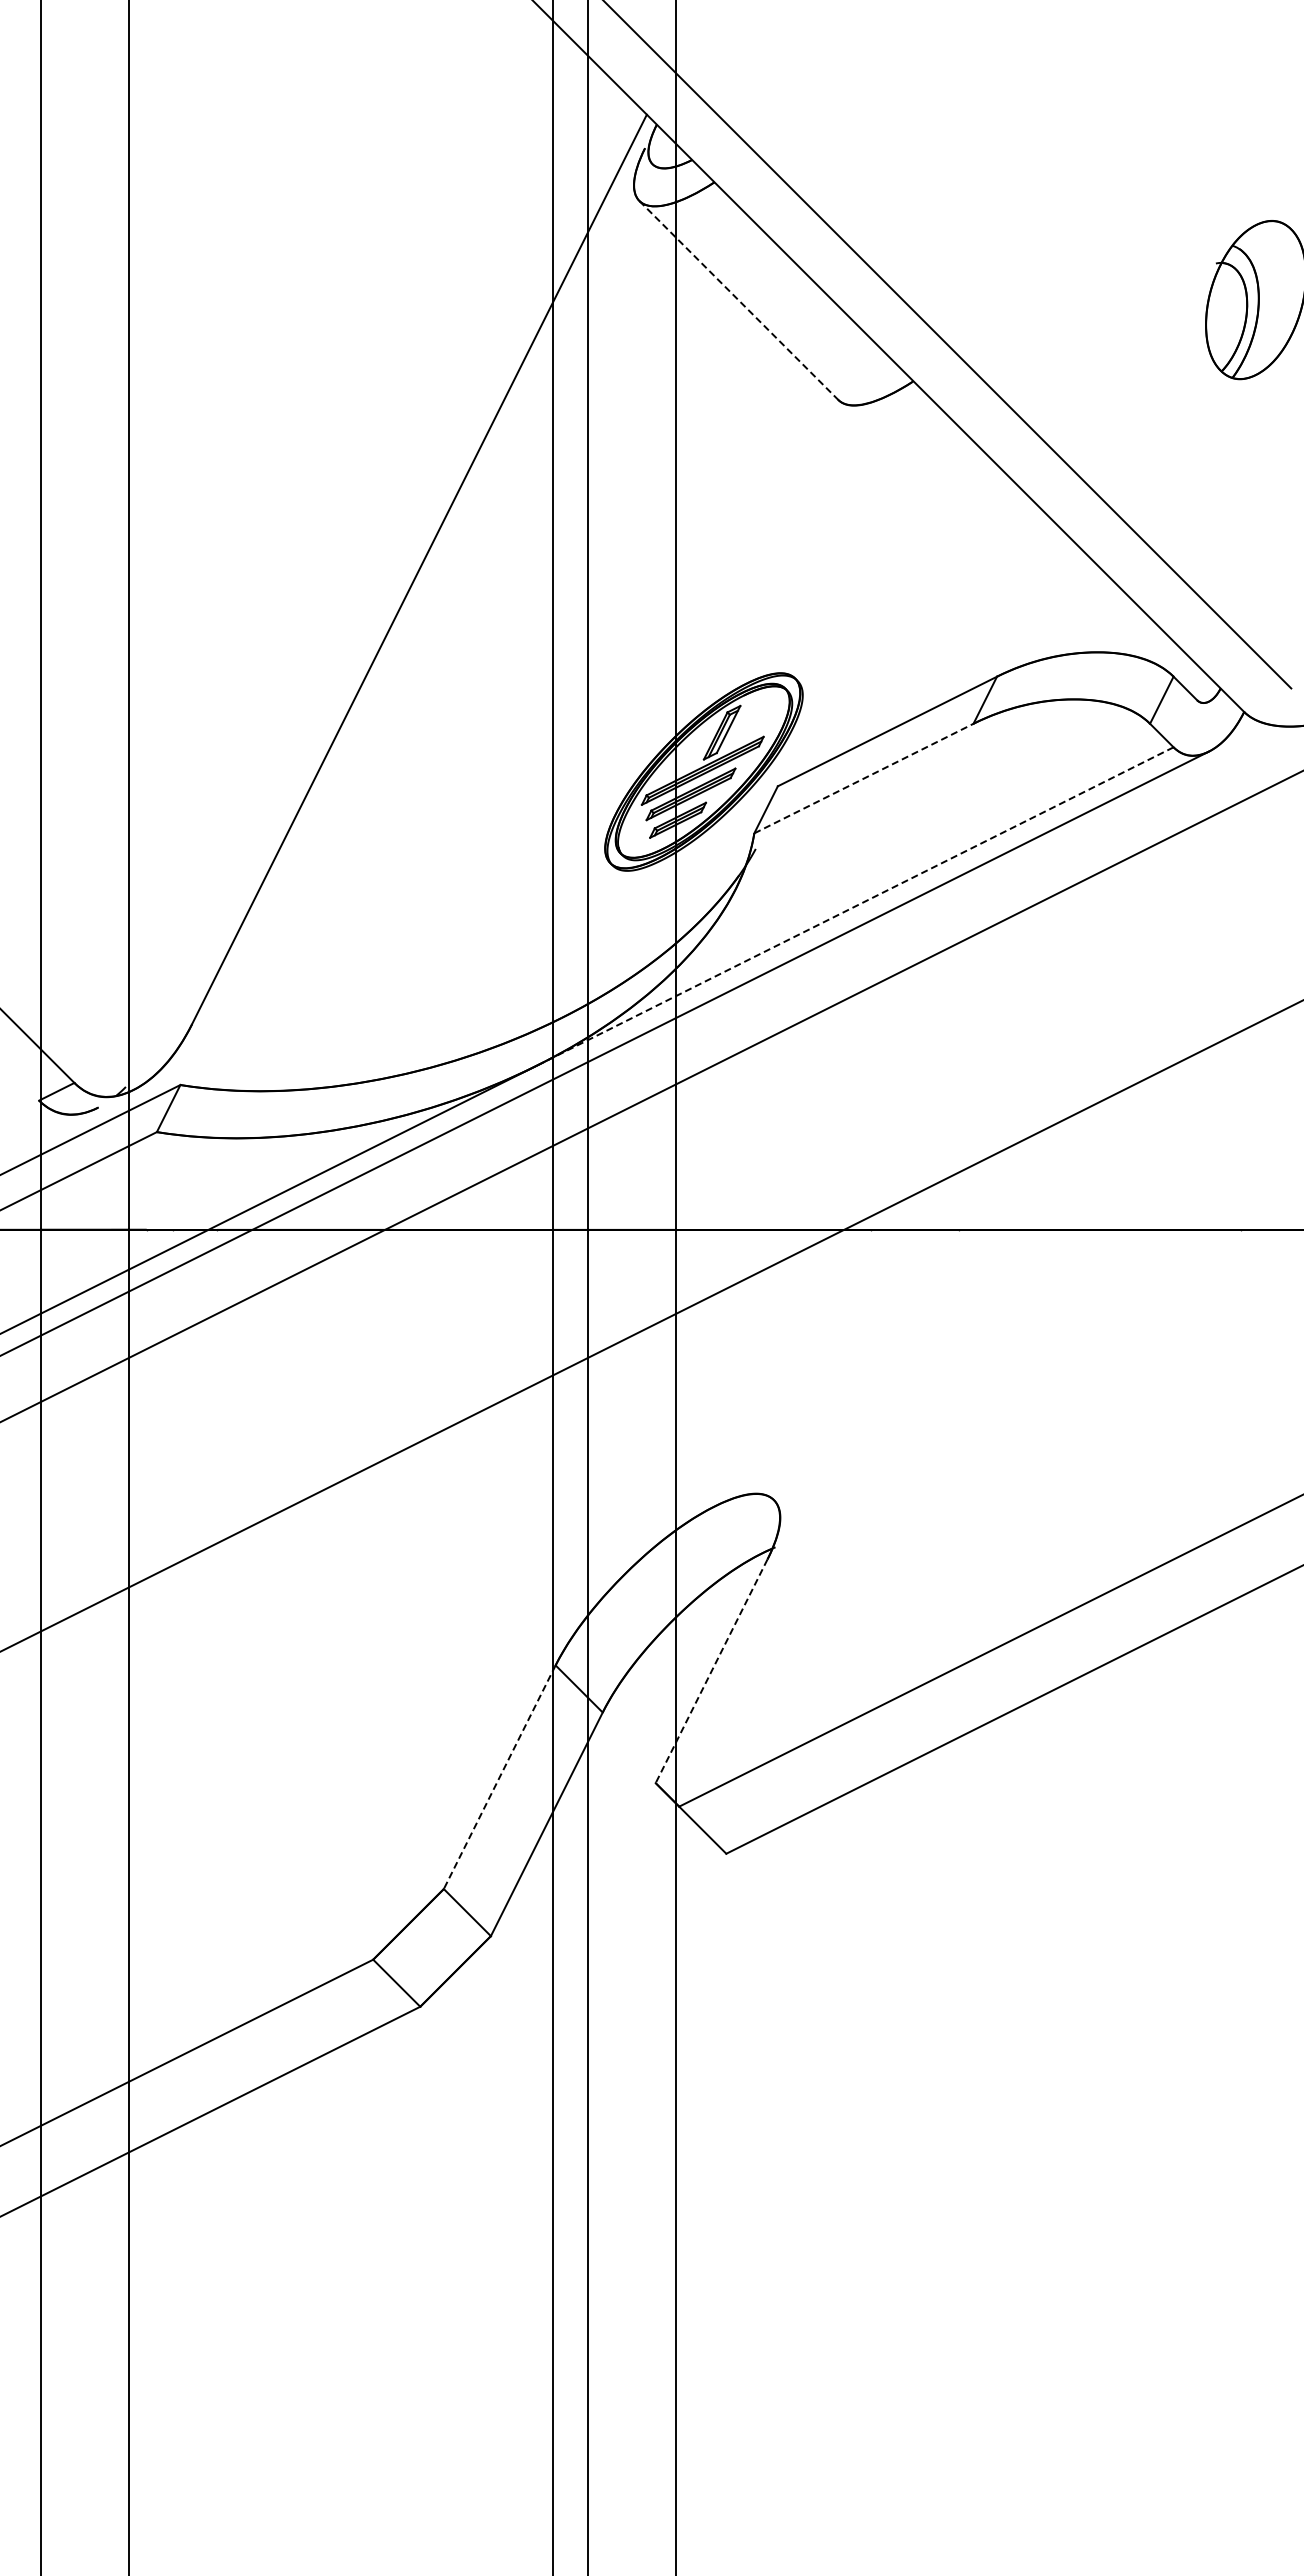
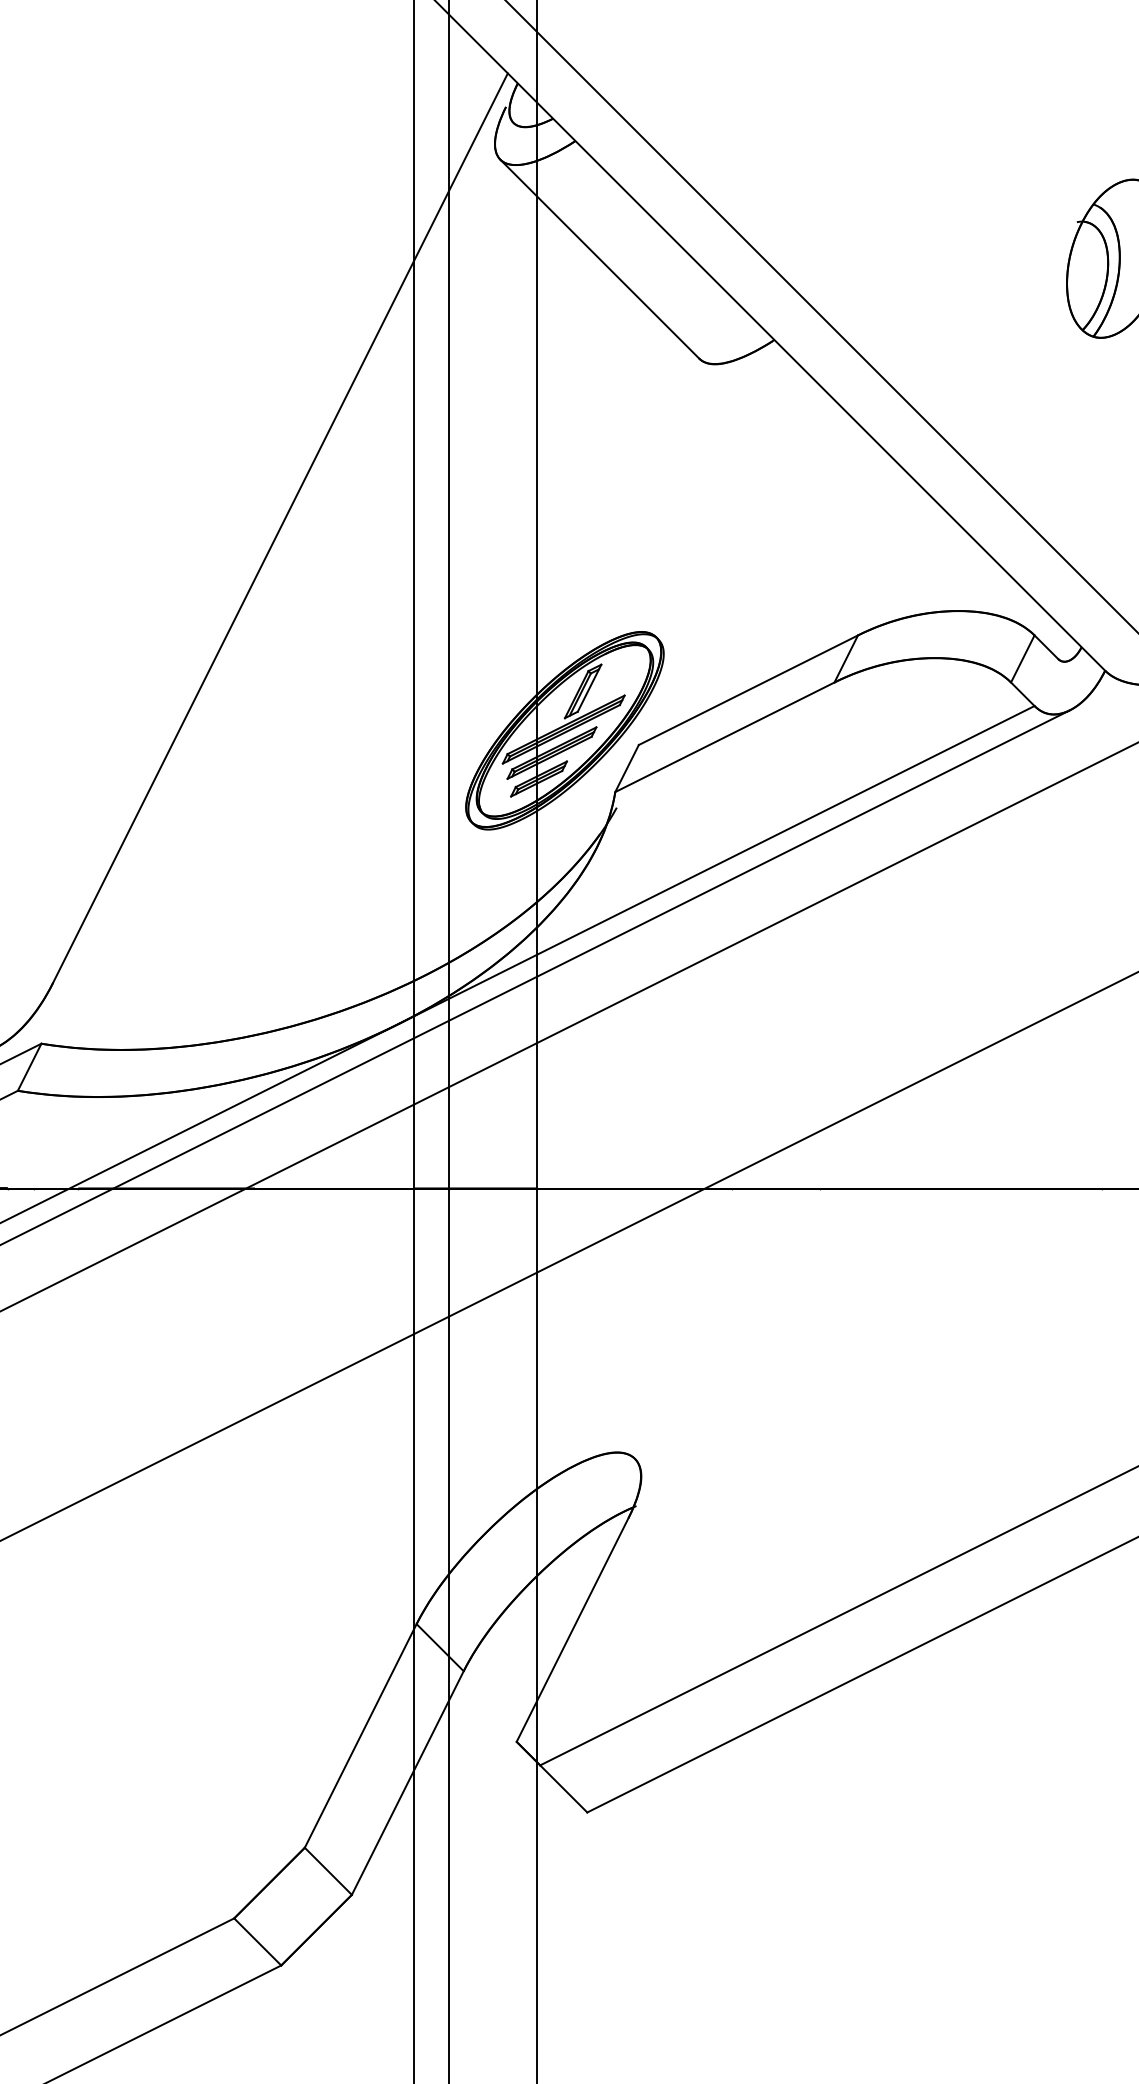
line: (738, 300) -> (599, 259), dashed -> solid
line: (863, 778) -> (724, 737), dashed -> solid
line: (855, 906) -> (716, 865), dashed -> solid
line: (711, 1671) -> (572, 1630), dashed -> solid
line: (499, 1777) -> (360, 1736), dashed -> solid

